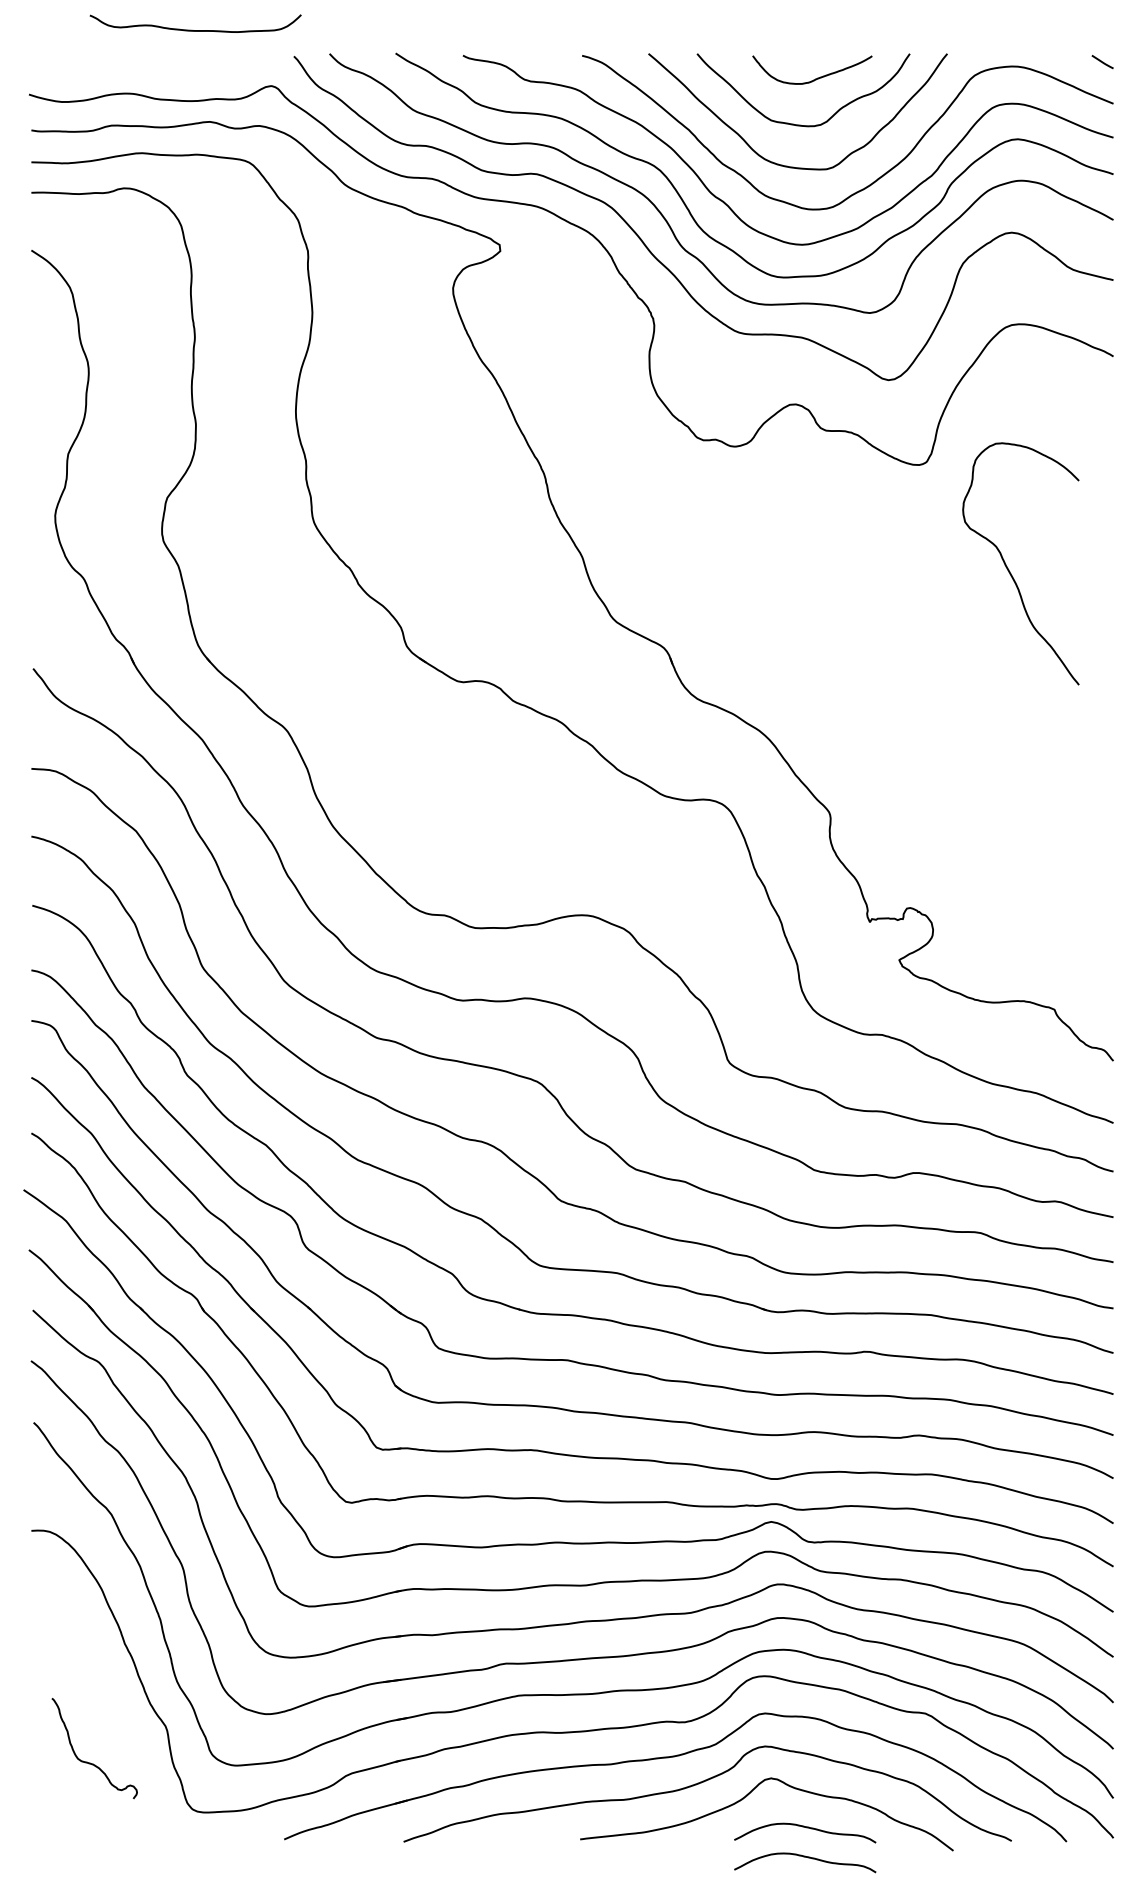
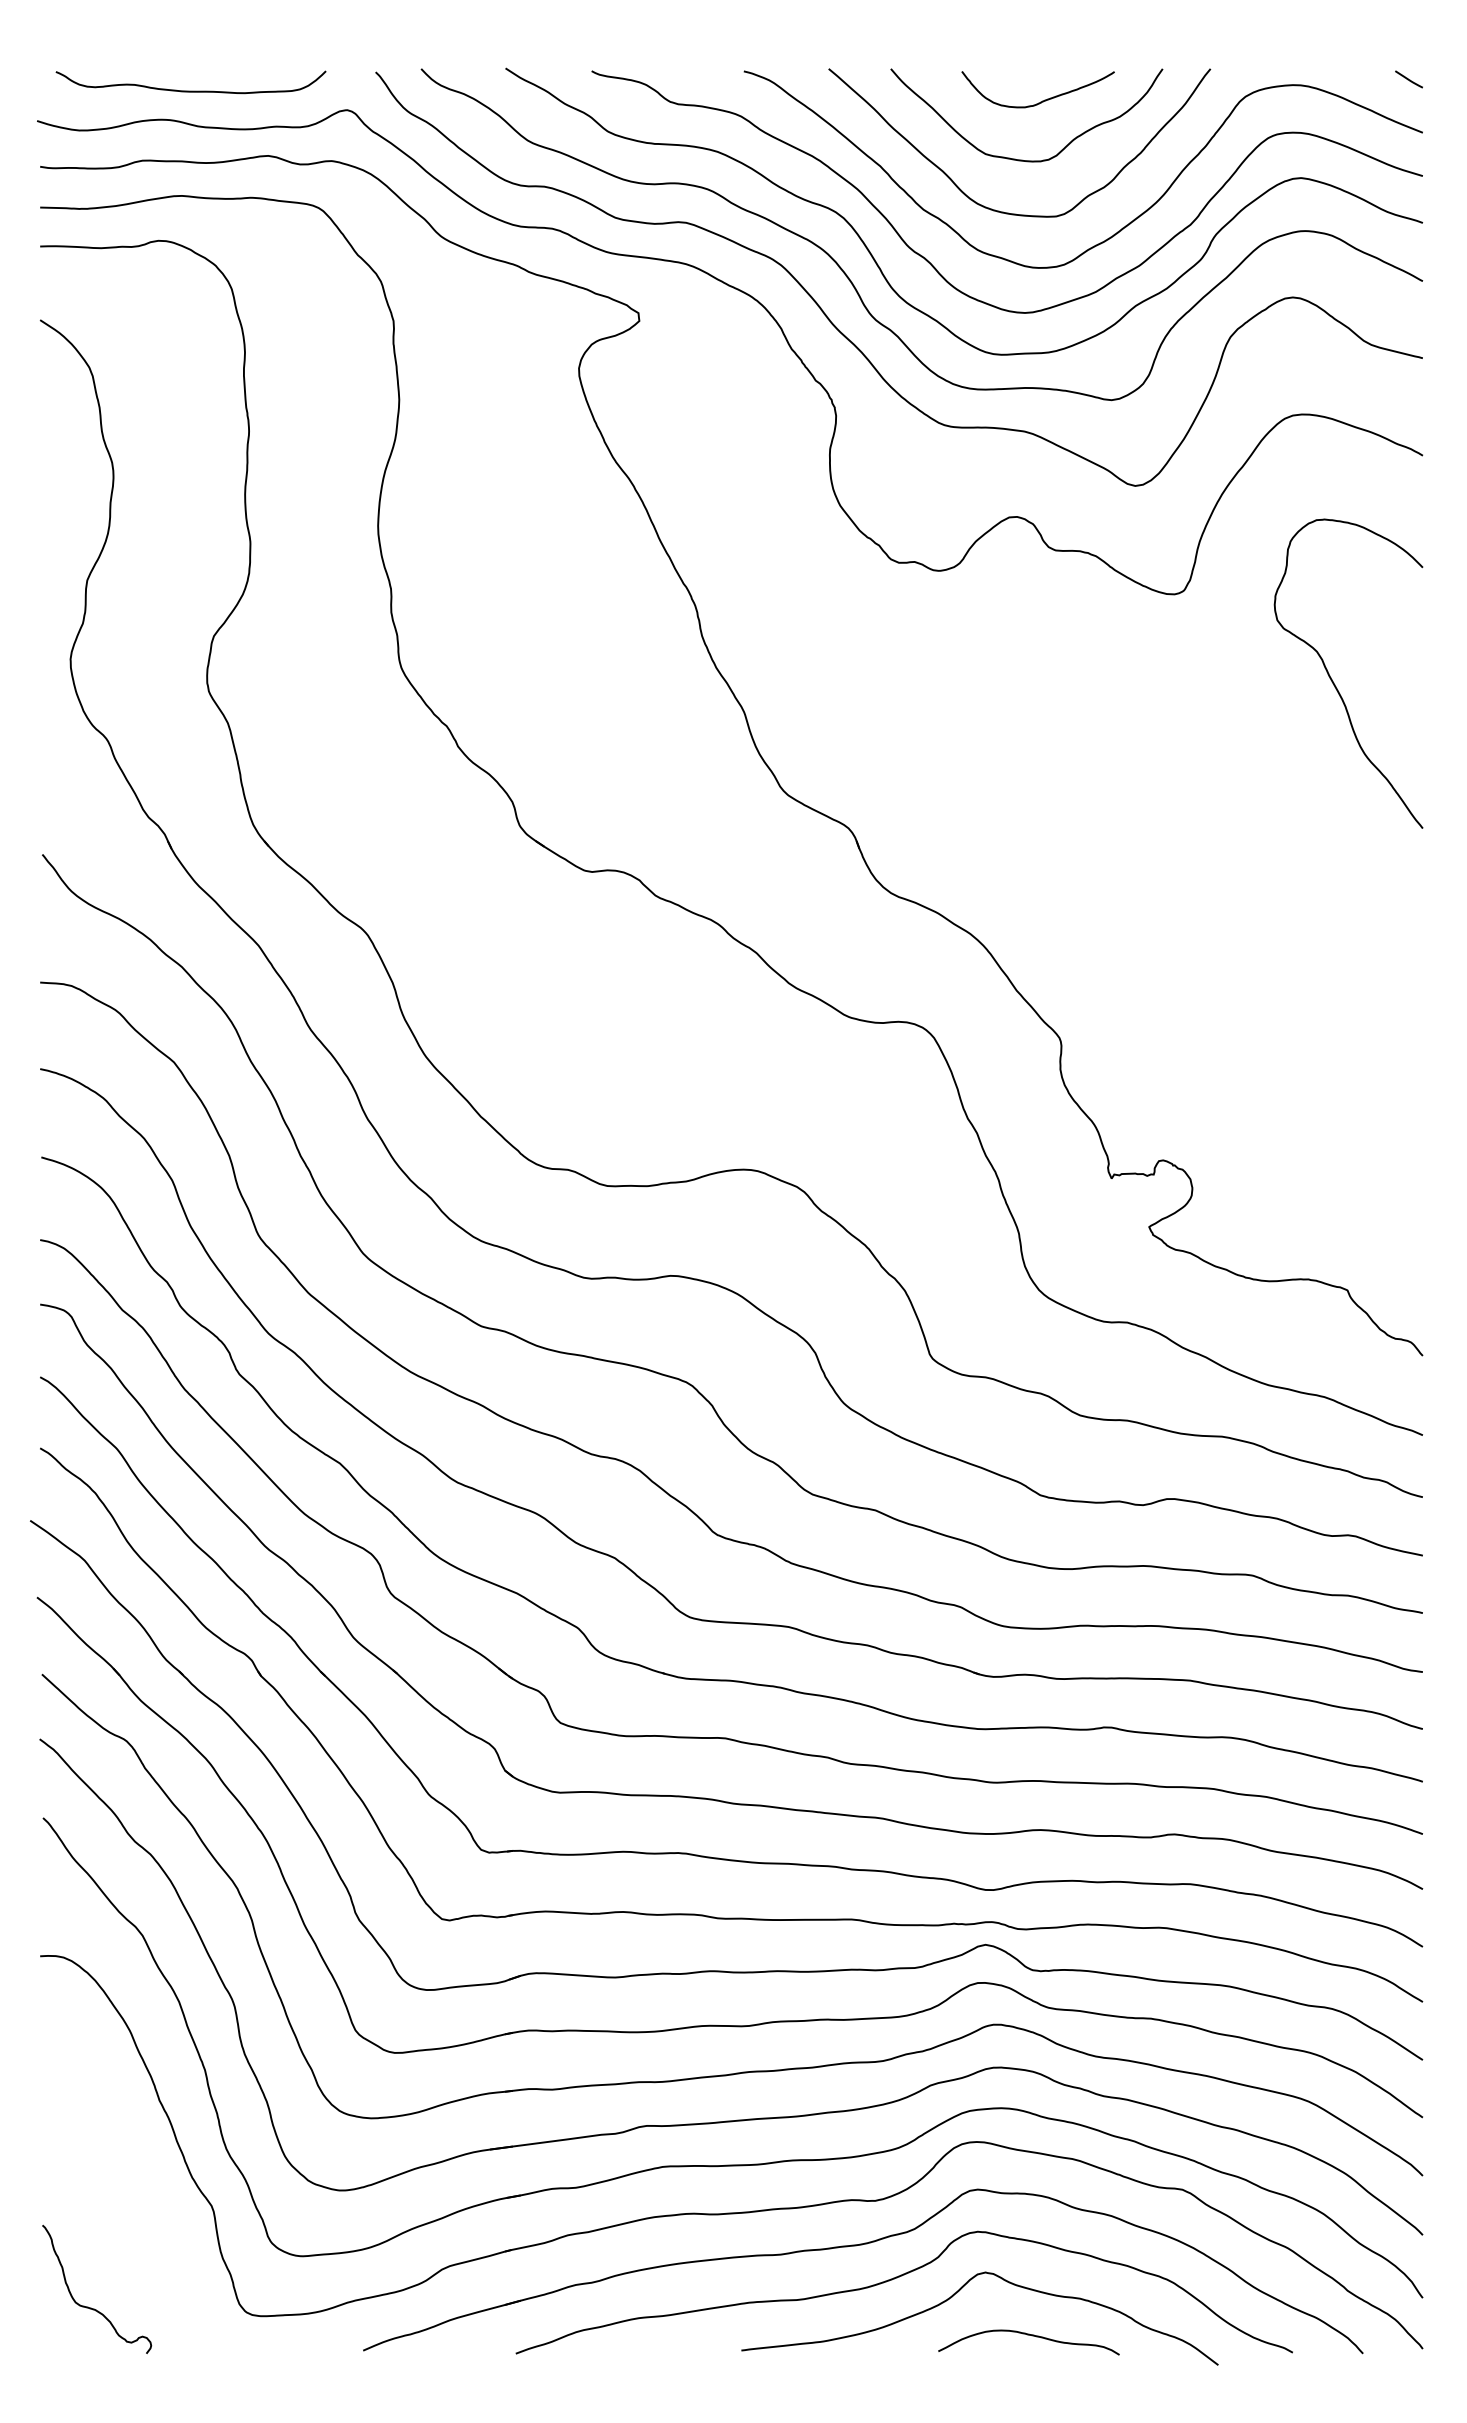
curve: (195, 30) -> (190, 90), moved
curve: (1009, 570) -> (1334, 682), moved
curve: (90, 1762) -> (91, 2307), moved
curve: (804, 1857) -> (1028, 2373), removed

